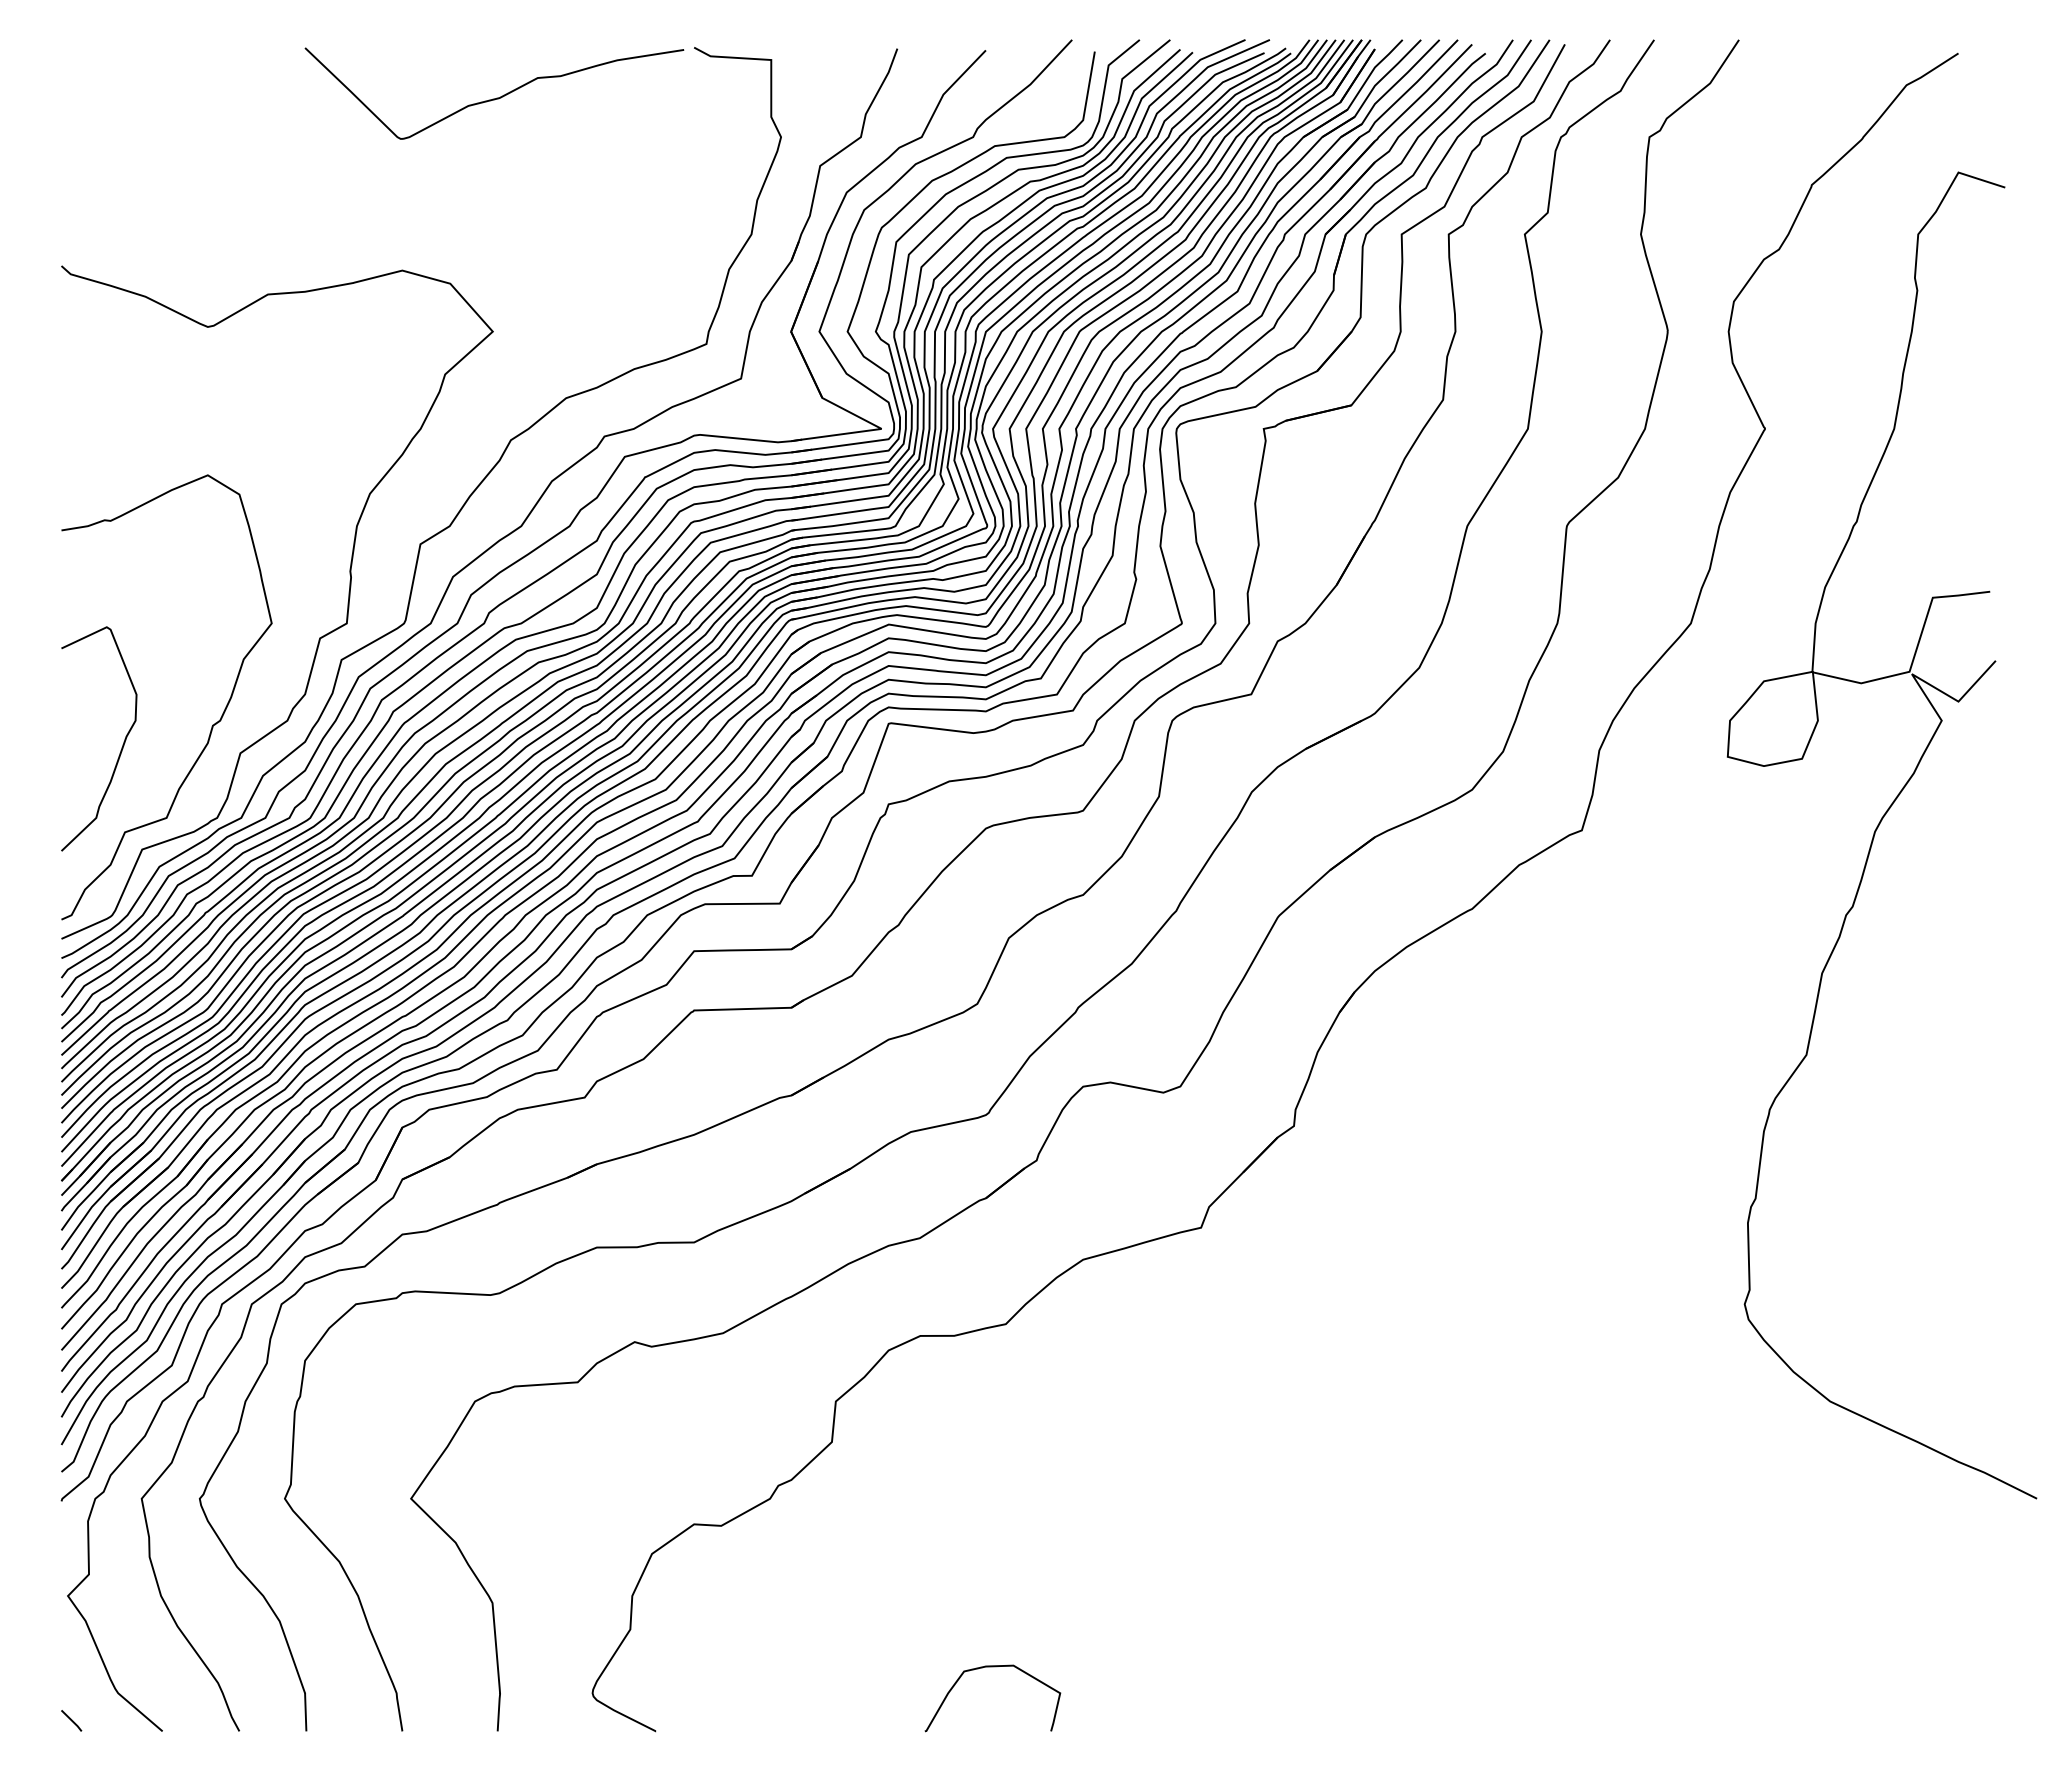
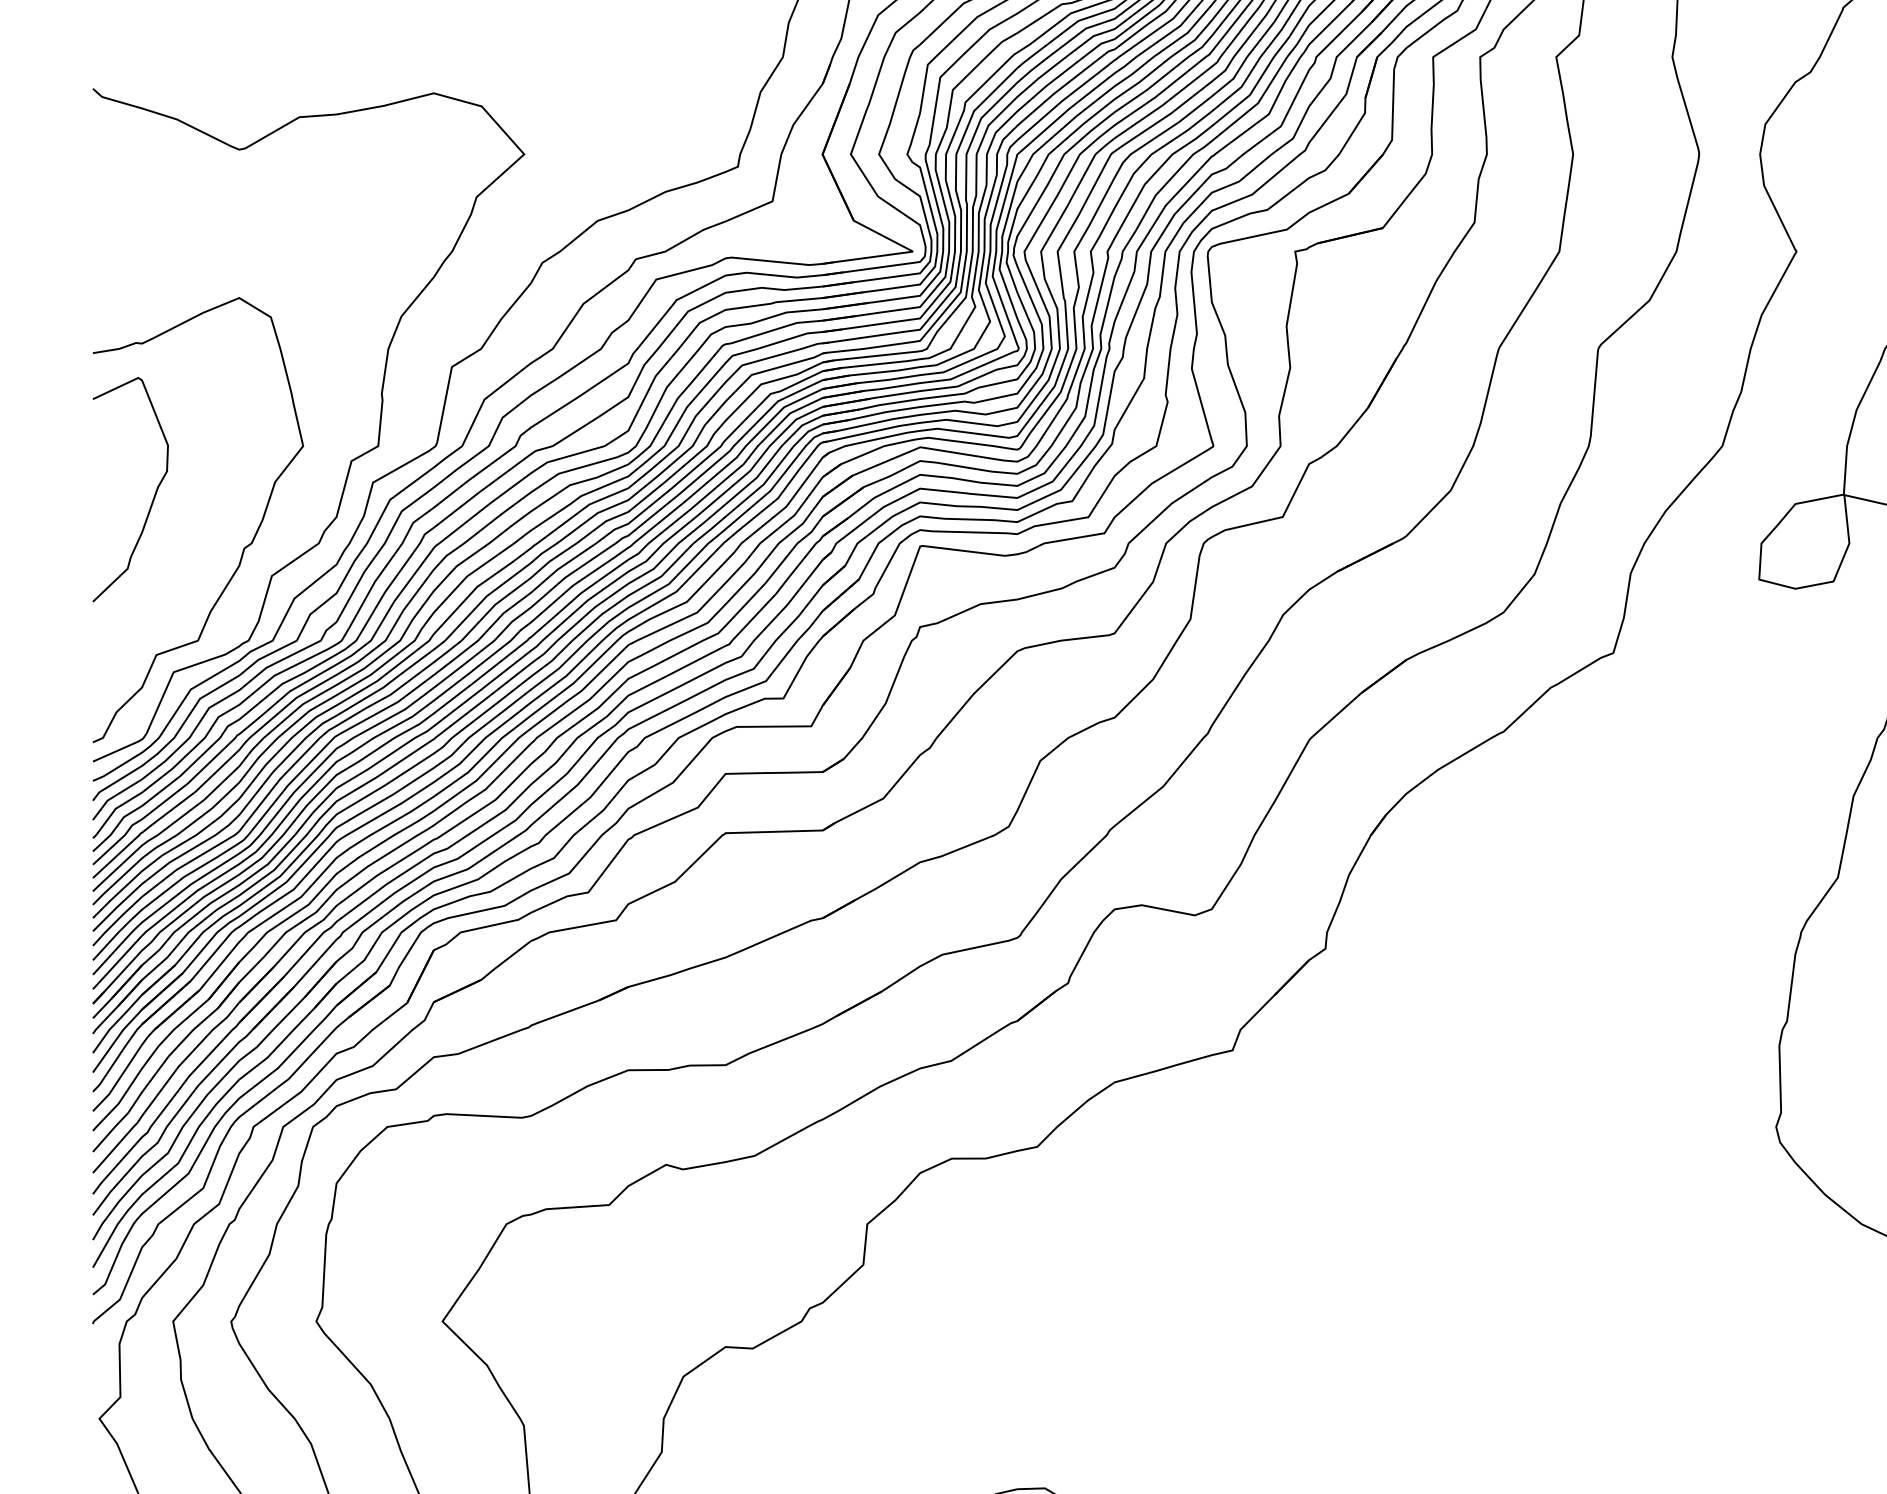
curve: (122, 744) -> (153, 495), moved

